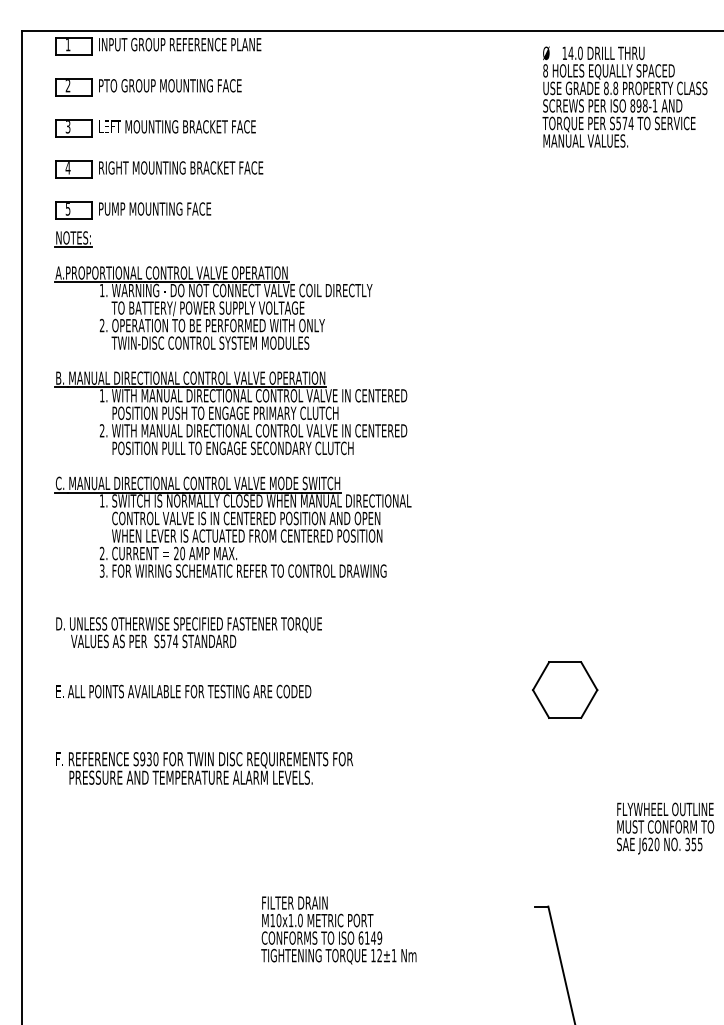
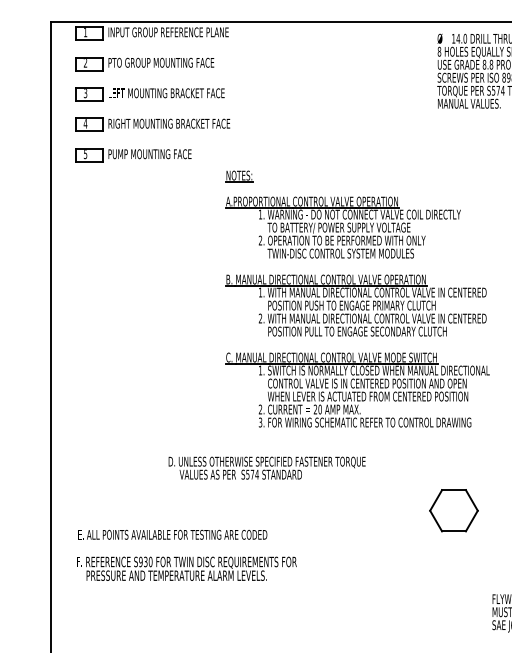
part: (232, 404) -> (357, 299), moved
text: (188, 632) -> (266, 468), moved
text: (183, 691) -> (172, 534), moved

